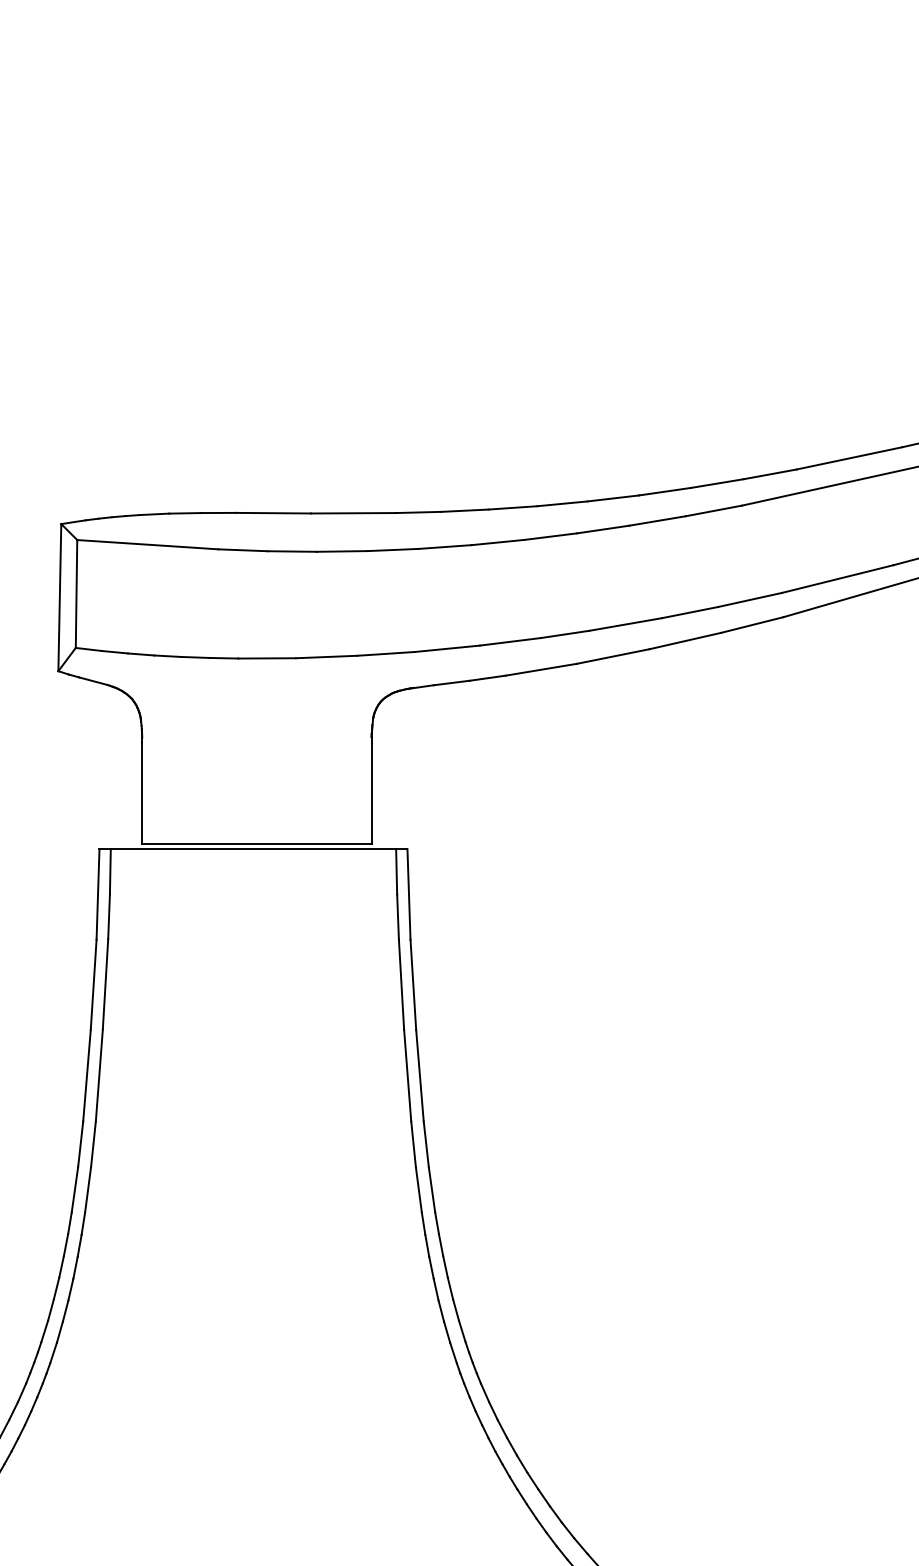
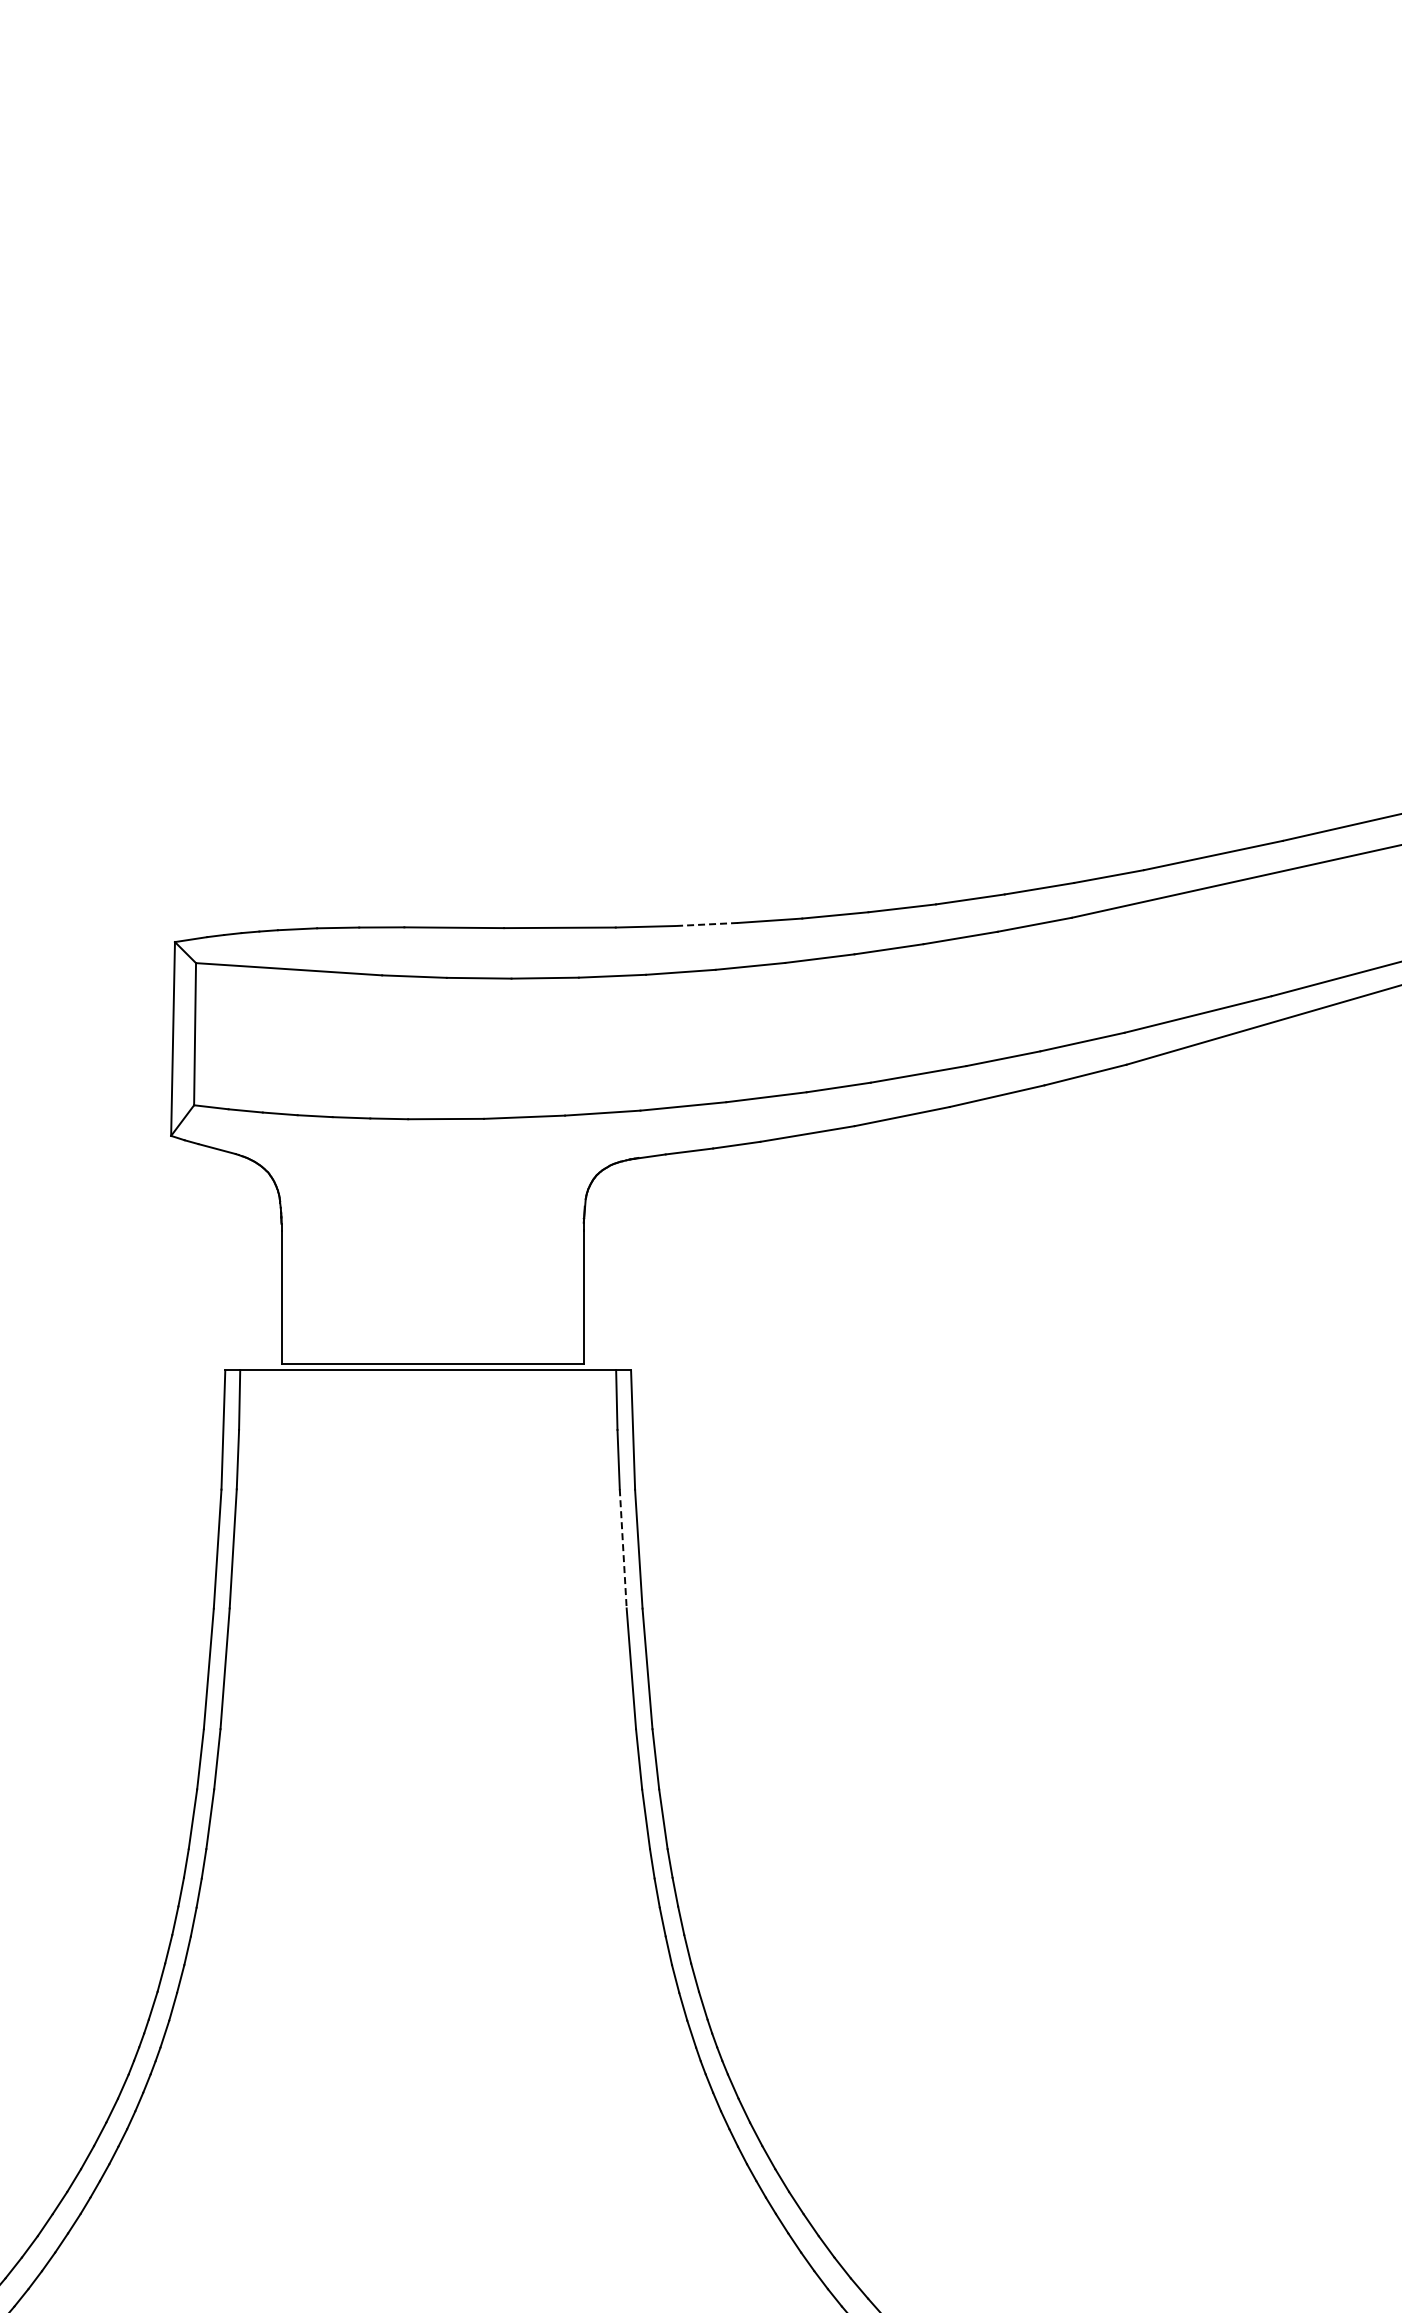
line: (464, 510) -> (706, 924), solid -> dashed
line: (401, 984) -> (623, 1548), solid -> dashed

